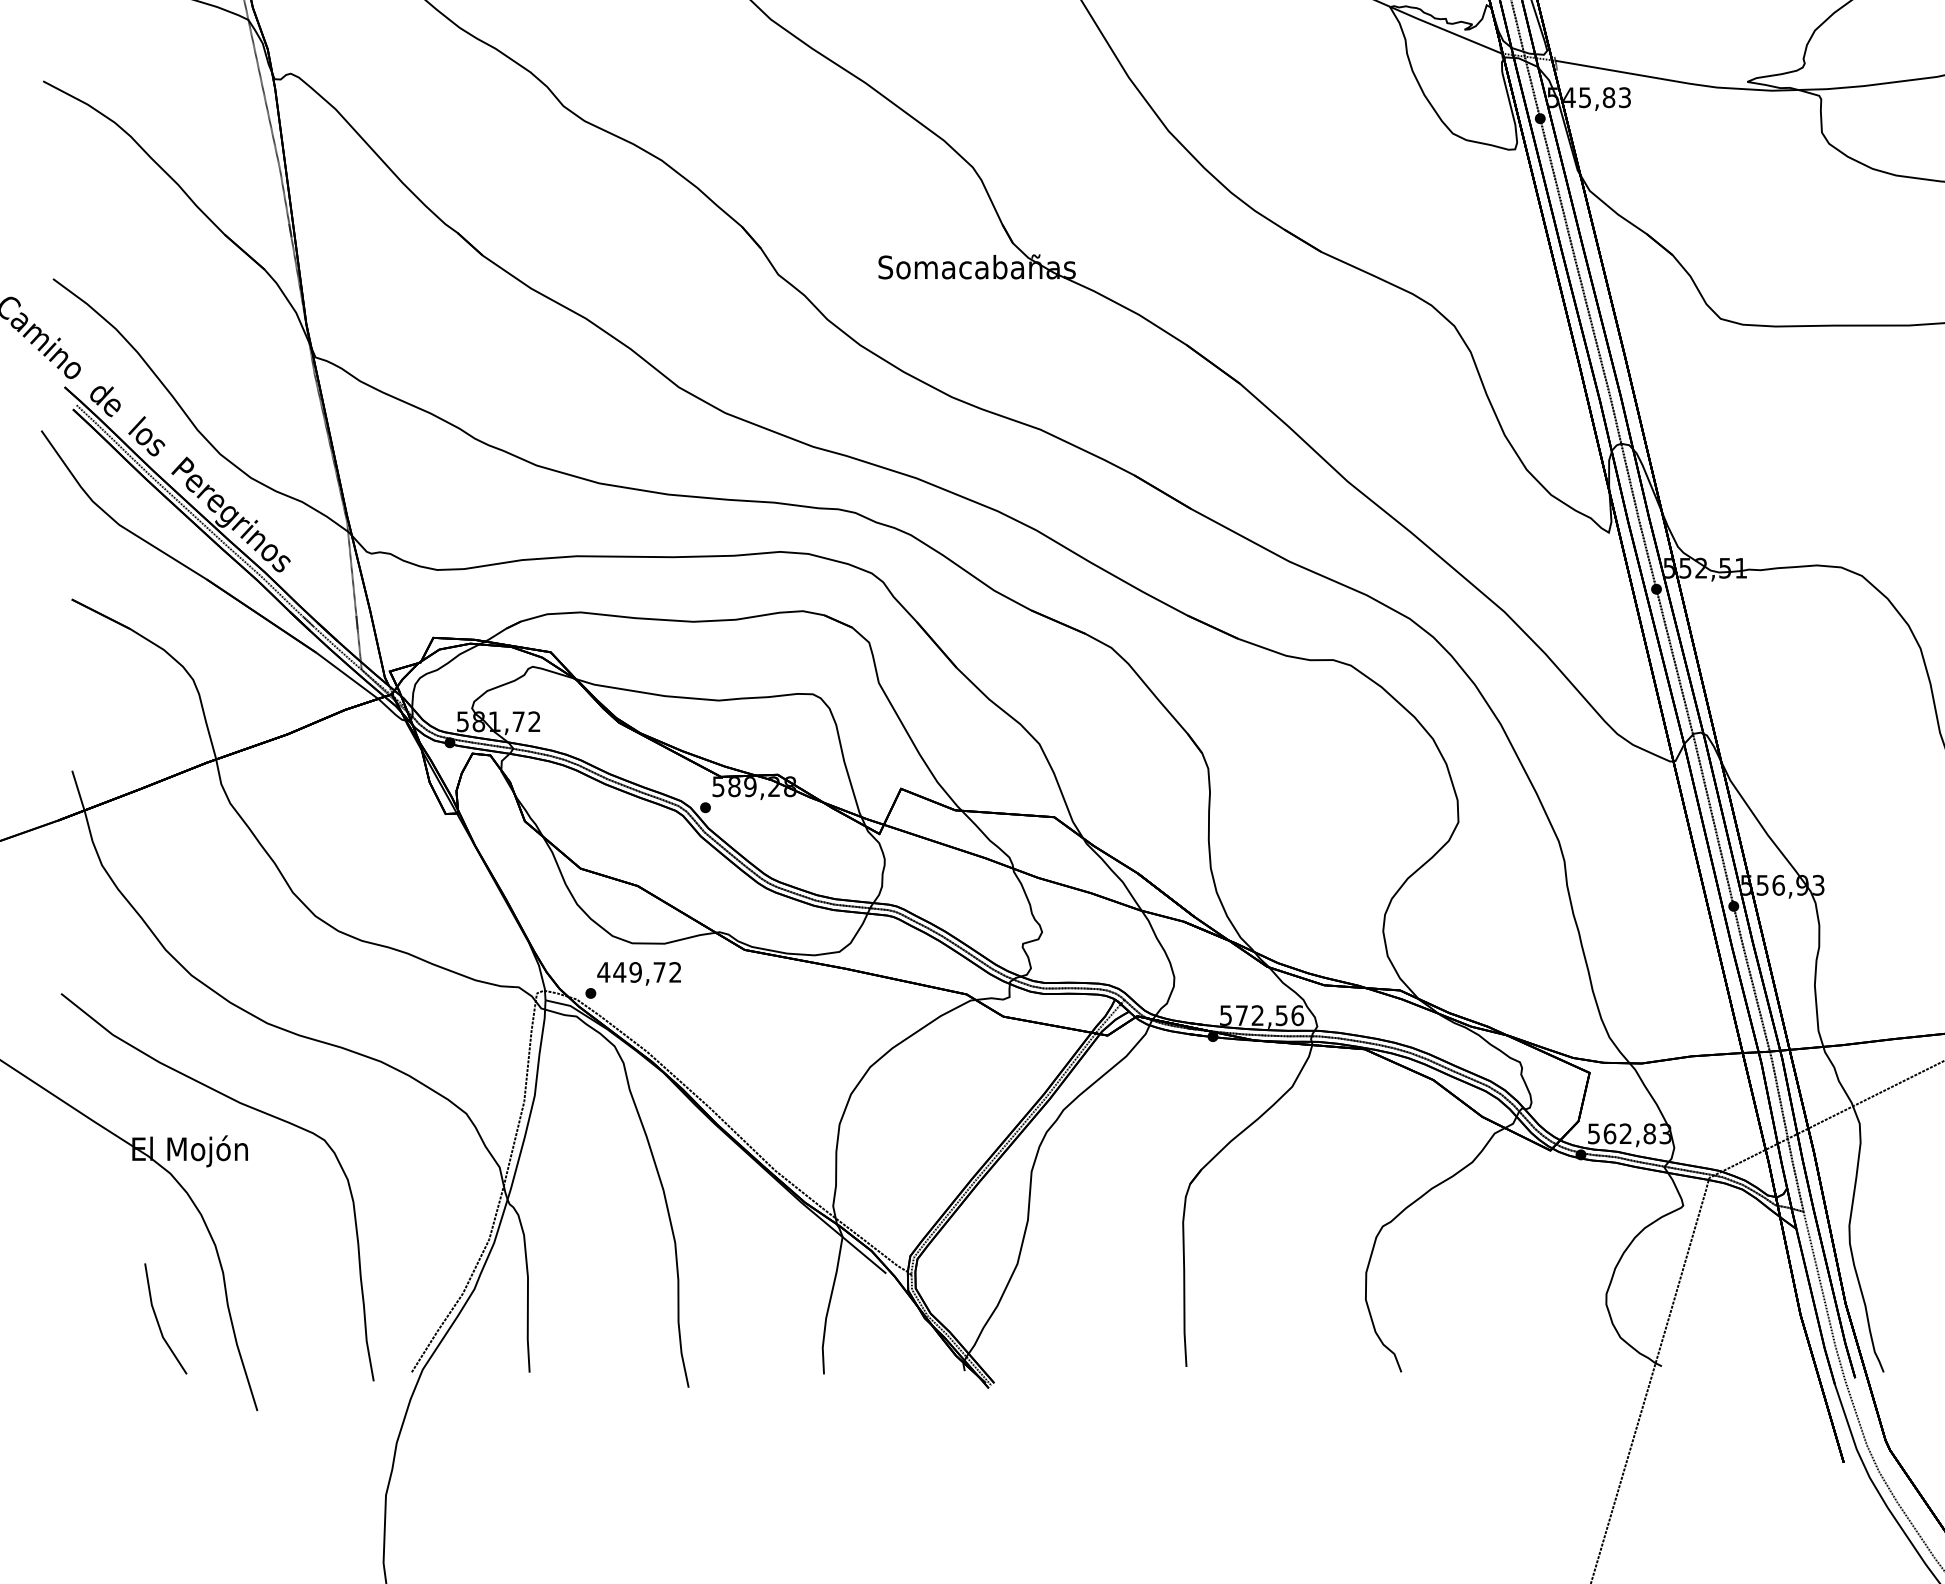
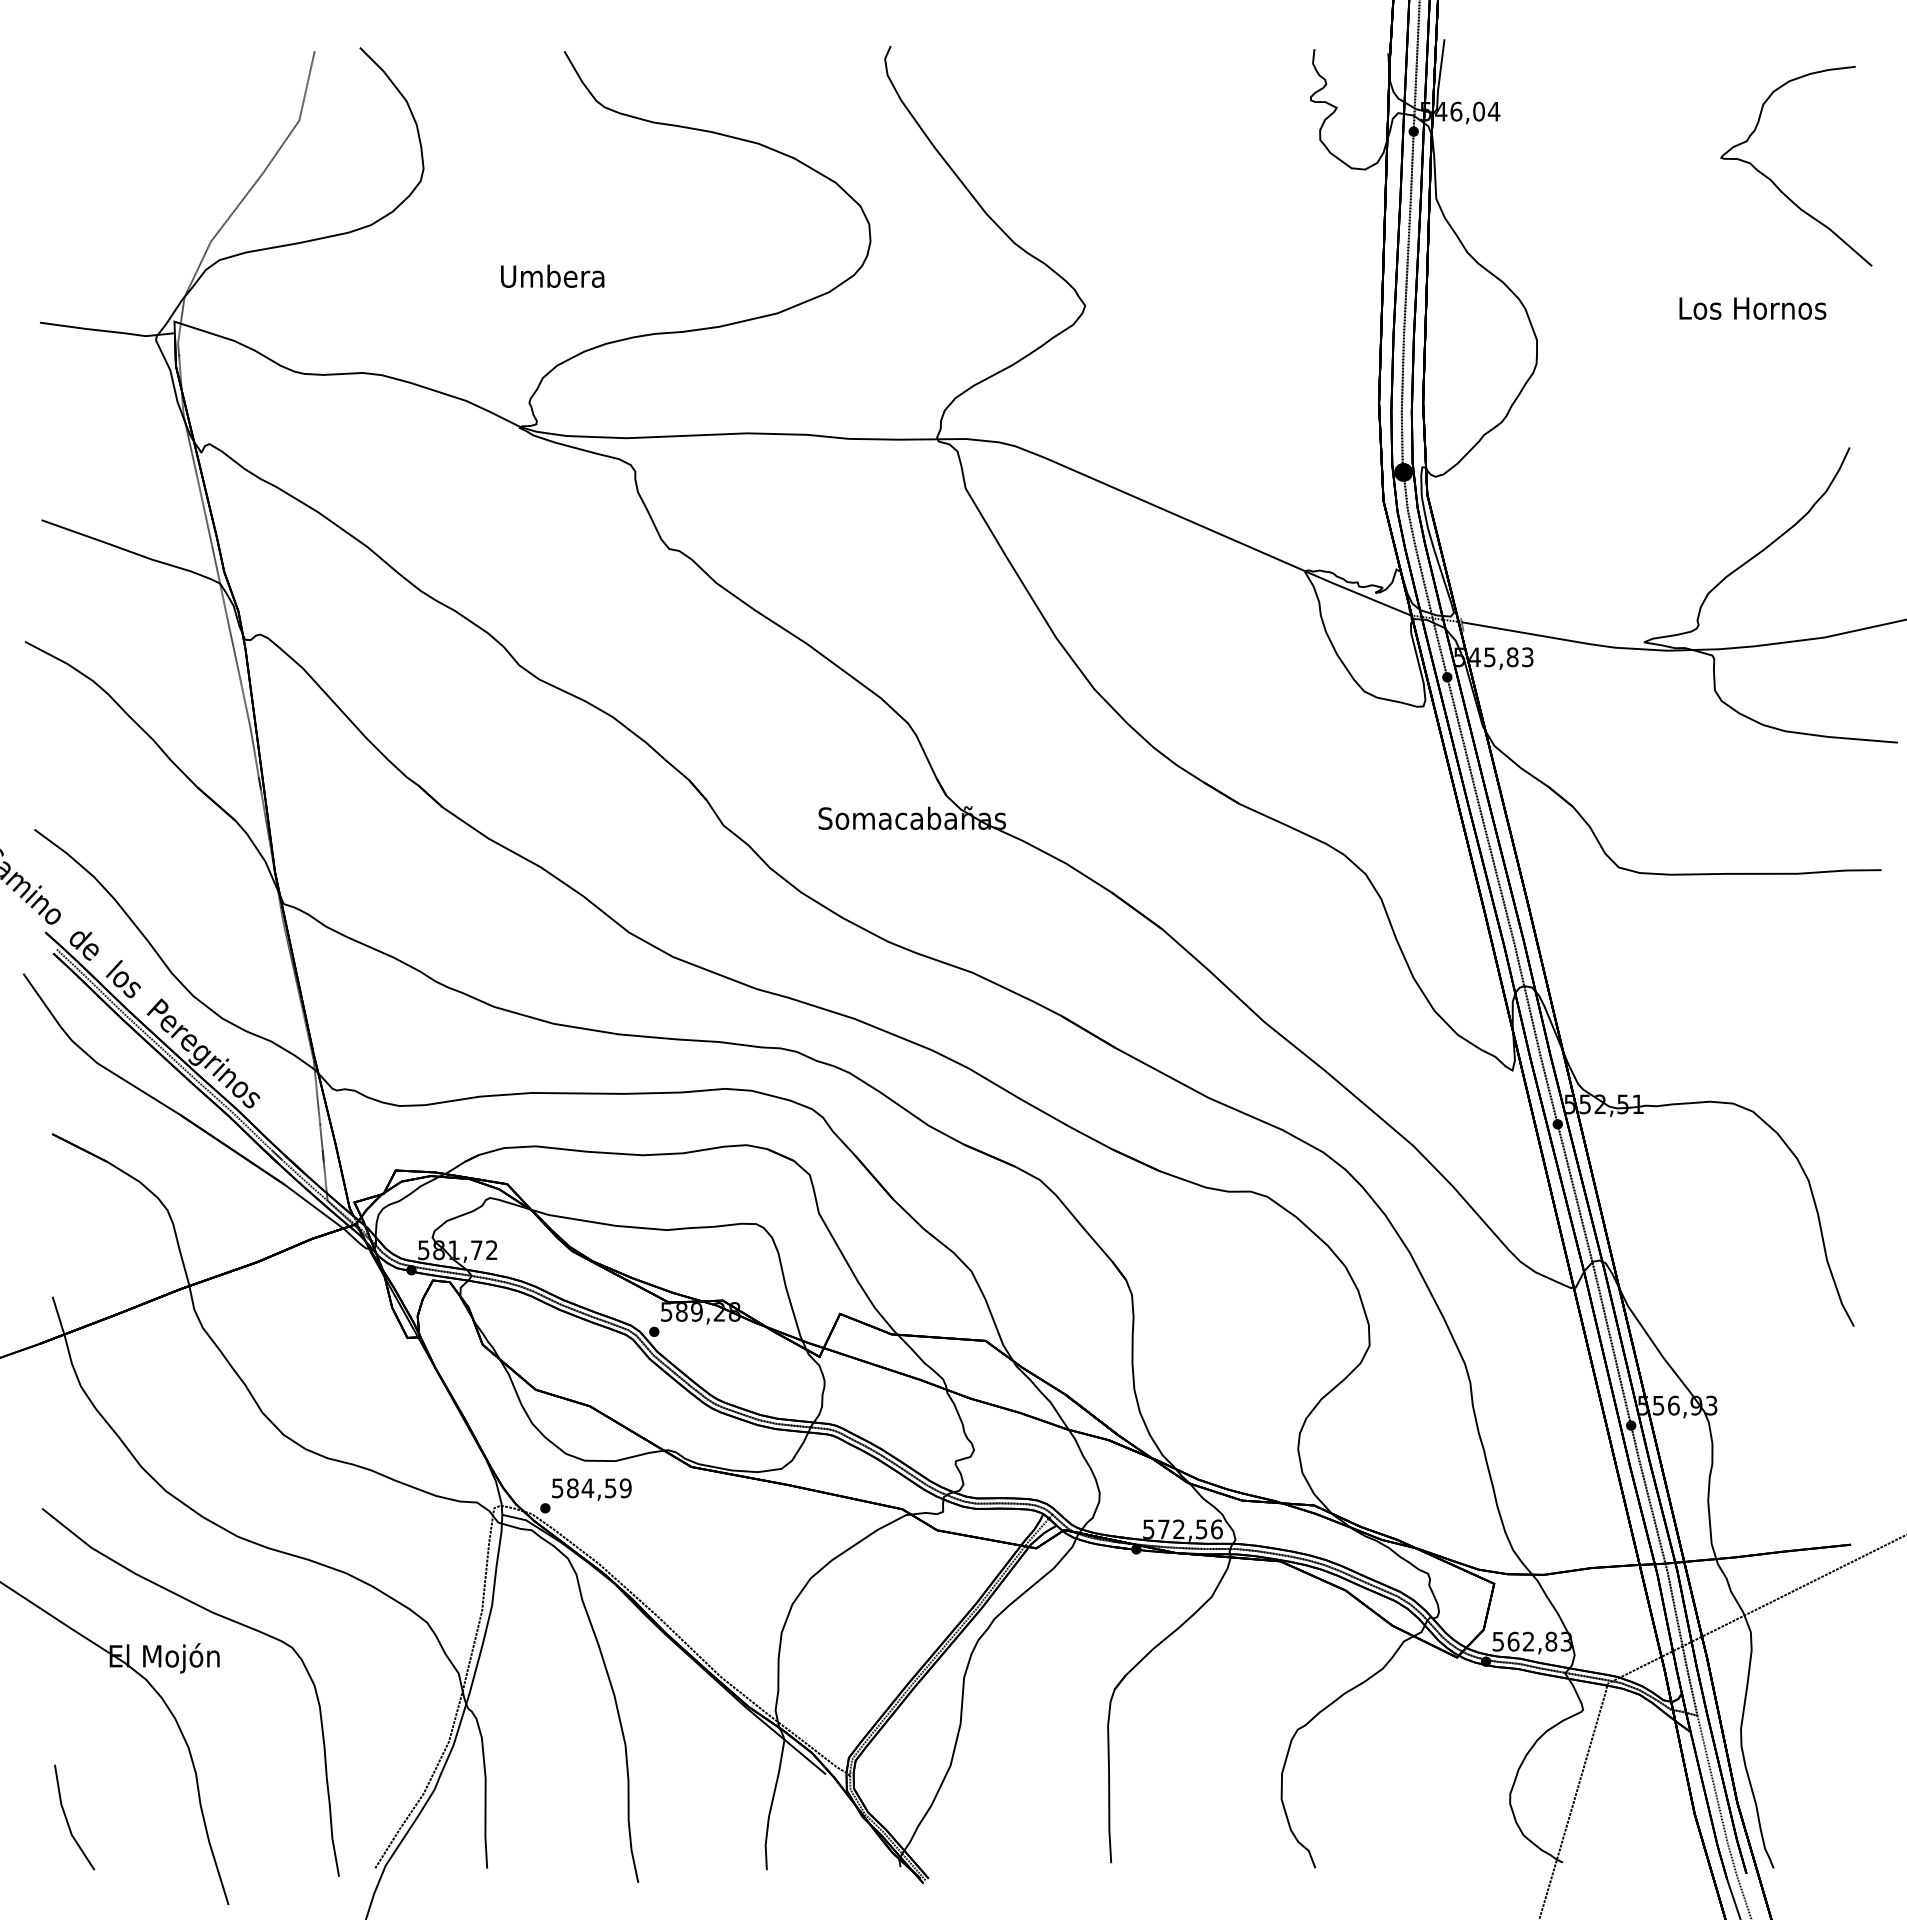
text: (639, 972) -> (591, 1488), 449,72 -> 584,59
line: (158, 1319) -> (67, 1818), moved

